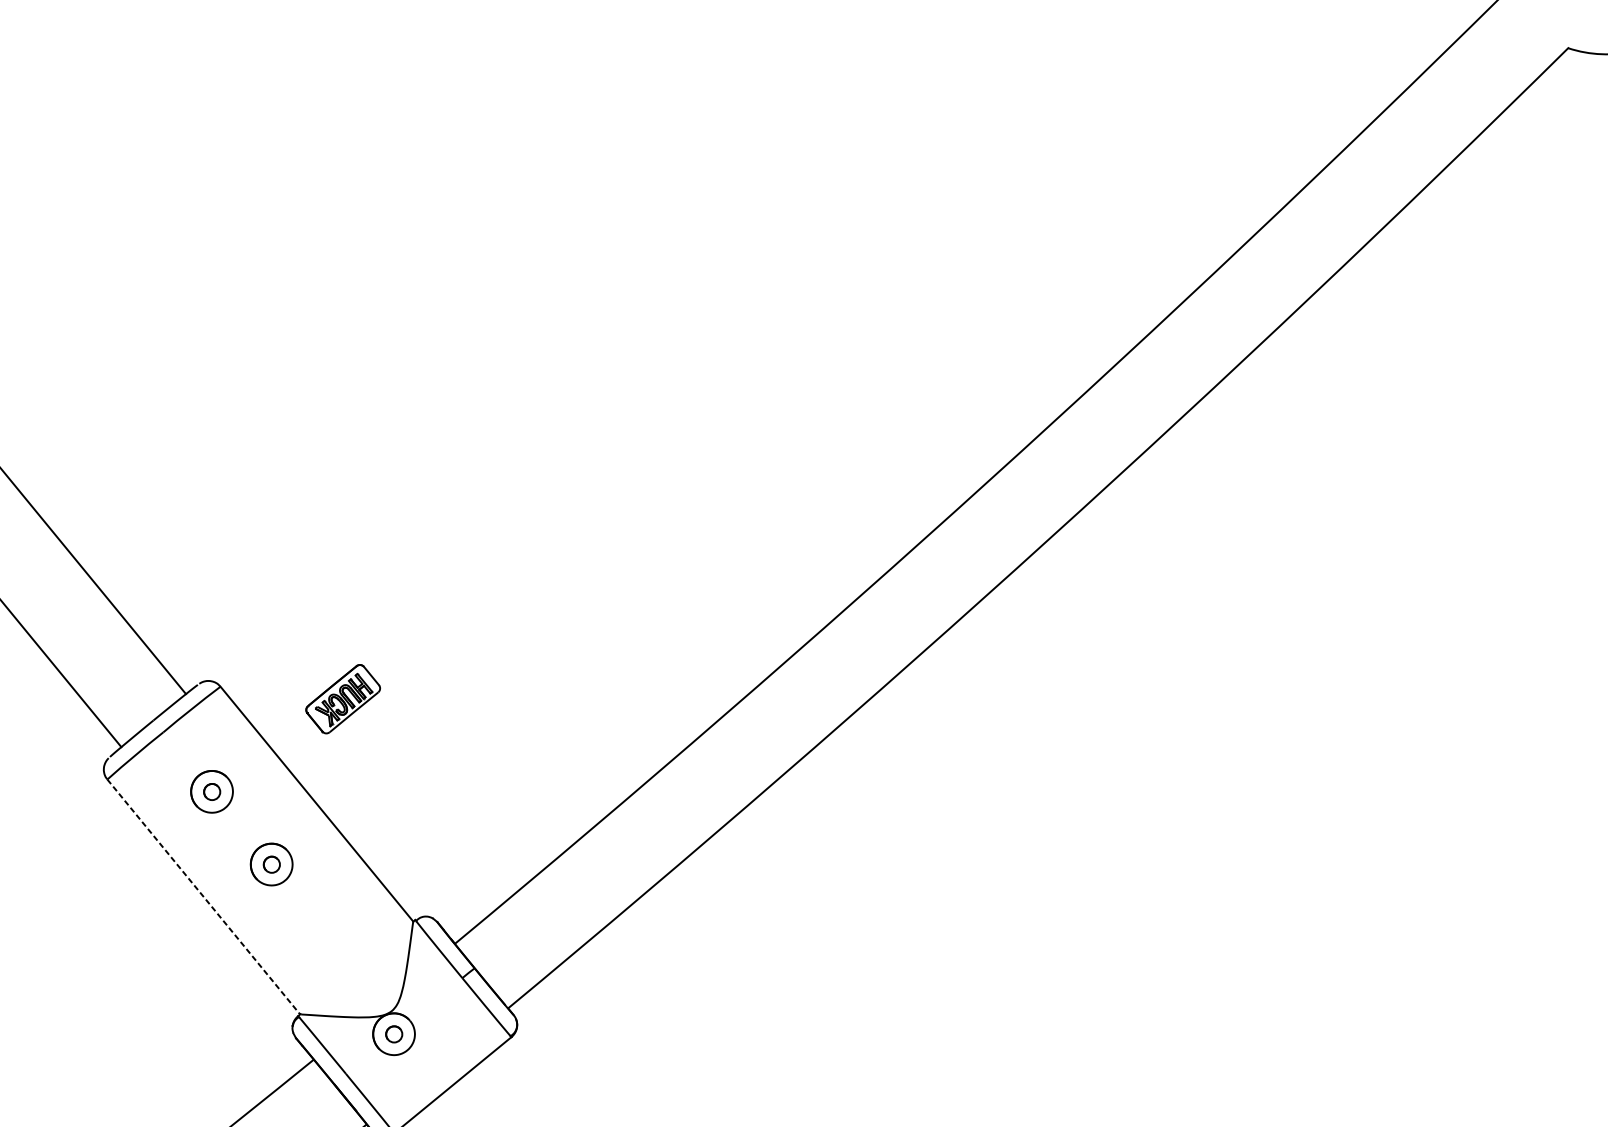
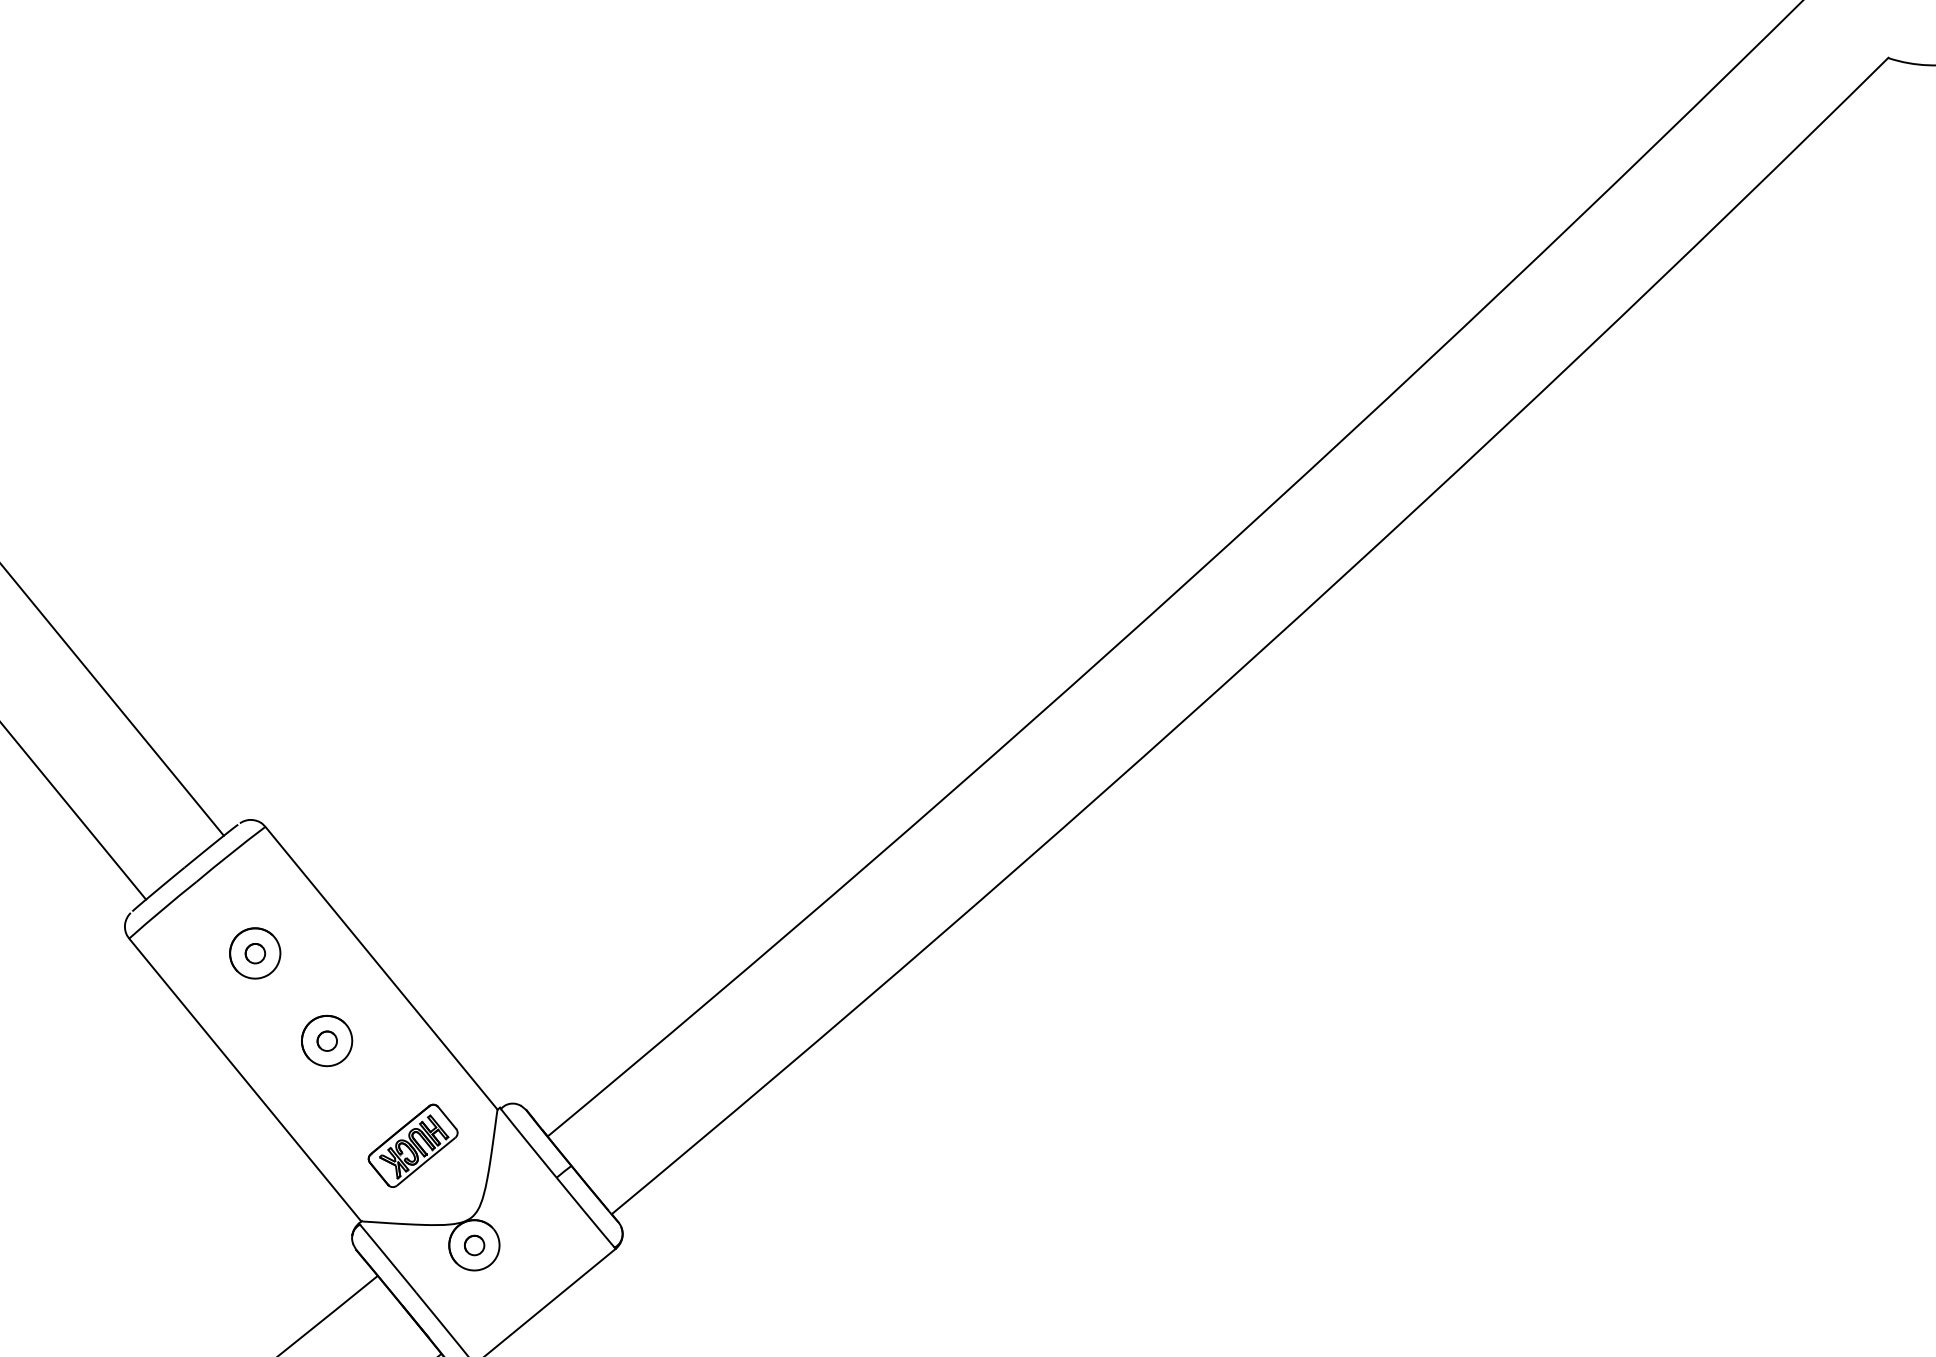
part: (342, 698) -> (412, 1145), moved
line: (203, 897) -> (245, 1080), dashed -> solid

